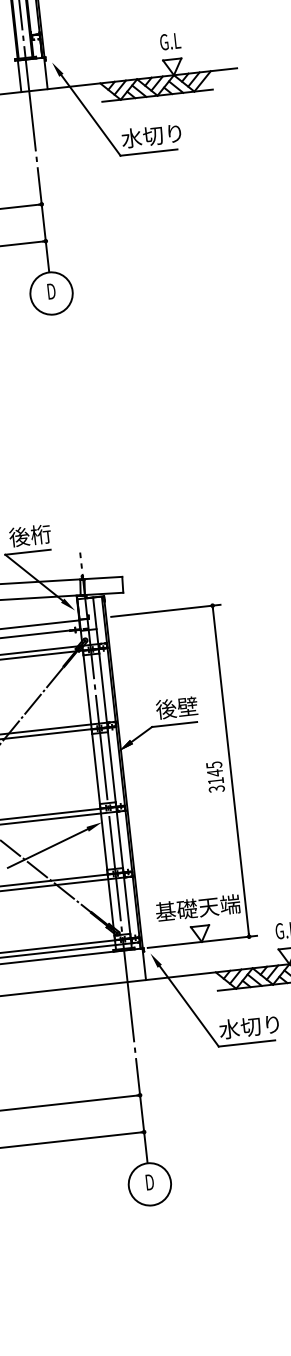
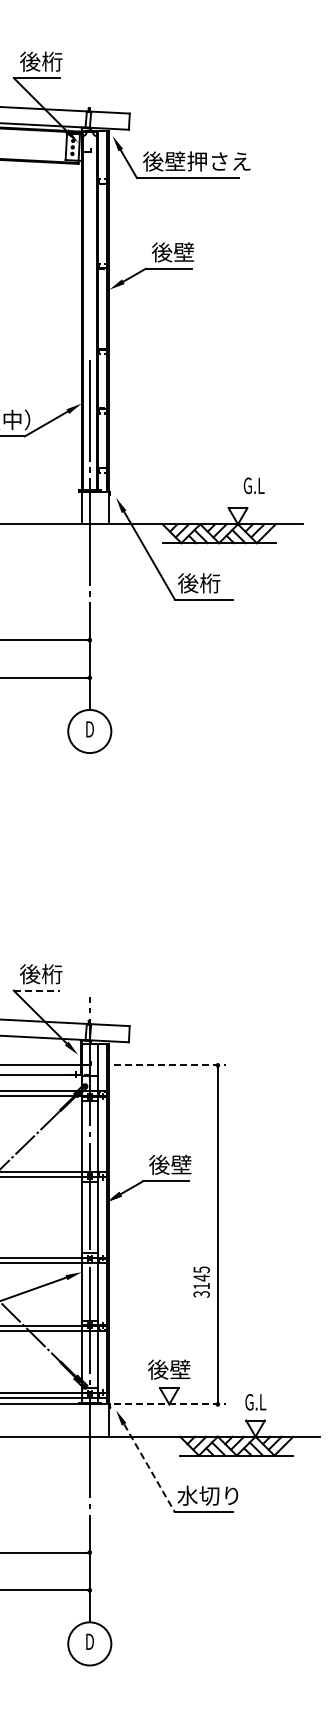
text: (169, 41) -> (253, 485), moved
text: (151, 136) -> (208, 583), 水切り -> 後桁
line: (28, 552) -> (37, 990), solid -> dashed
line: (166, 610) -> (170, 1065), solid -> dashed
text: (215, 776) -> (201, 1281), moved
text: (198, 907) -> (169, 1369), 基礎天端 -> 後壁
line: (202, 941) -> (170, 1404), solid -> dashed
line: (189, 1006) -> (149, 1468), solid -> dashed

